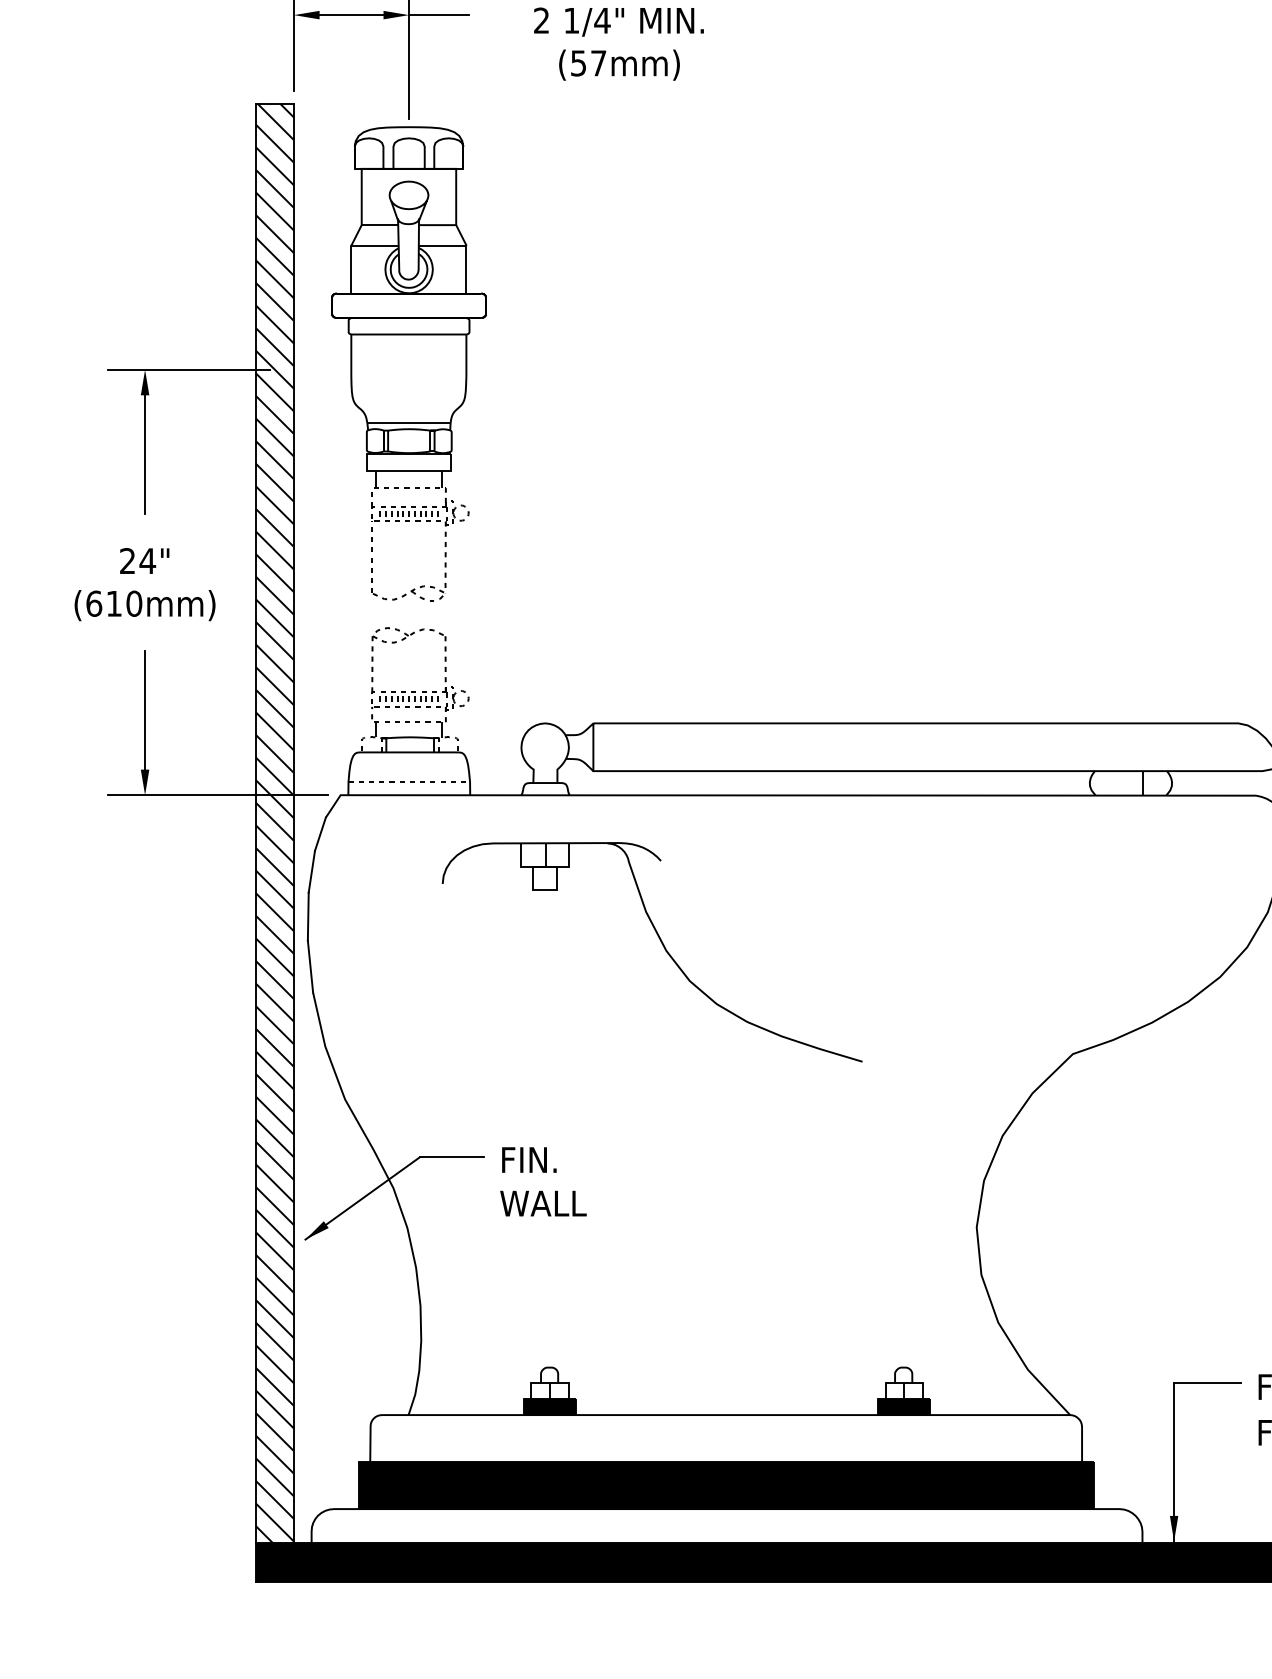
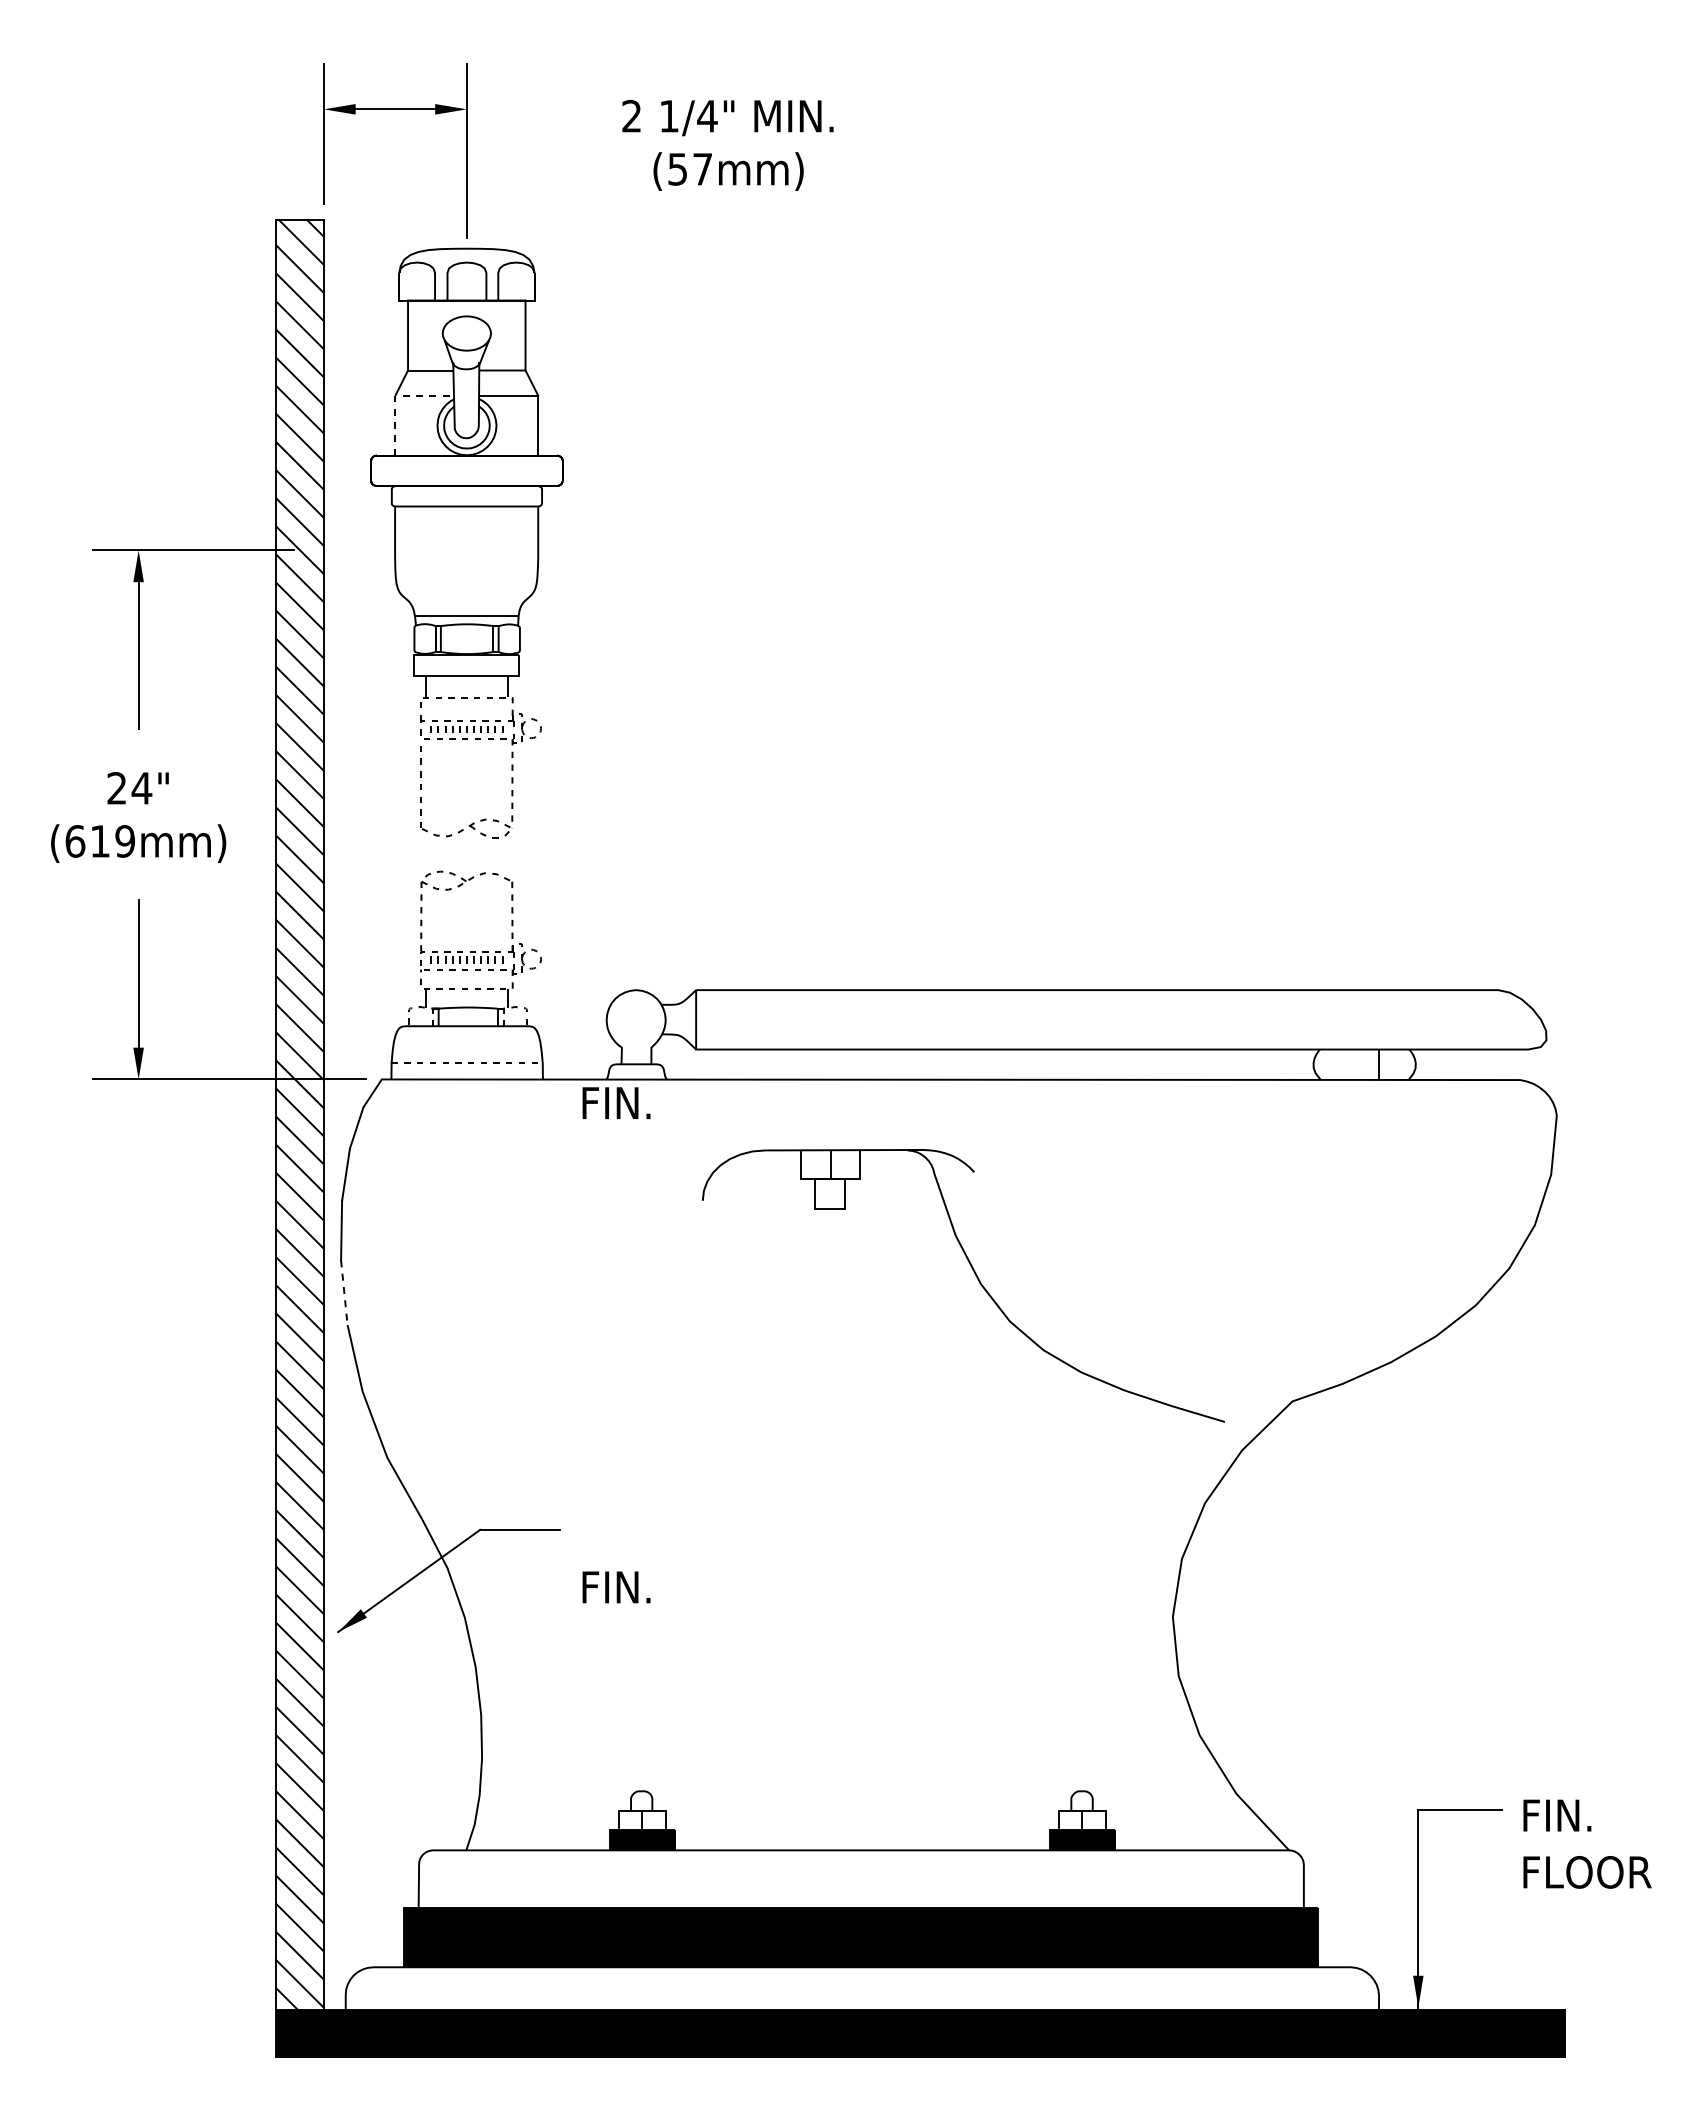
line: (438, 15) -> (503, 109), removed
line: (351, 246) -> (395, 396), solid -> dashed
text: (134, 603) -> (125, 841), (610mm) -> (619mm)
part: (663, 947) -> (977, 1279), moved
line: (310, 967) -> (344, 1293), solid -> dashed
text: (529, 1159) -> (616, 1102), moved
text: (543, 1203) -> (633, 1587), WALL -> FIN.

